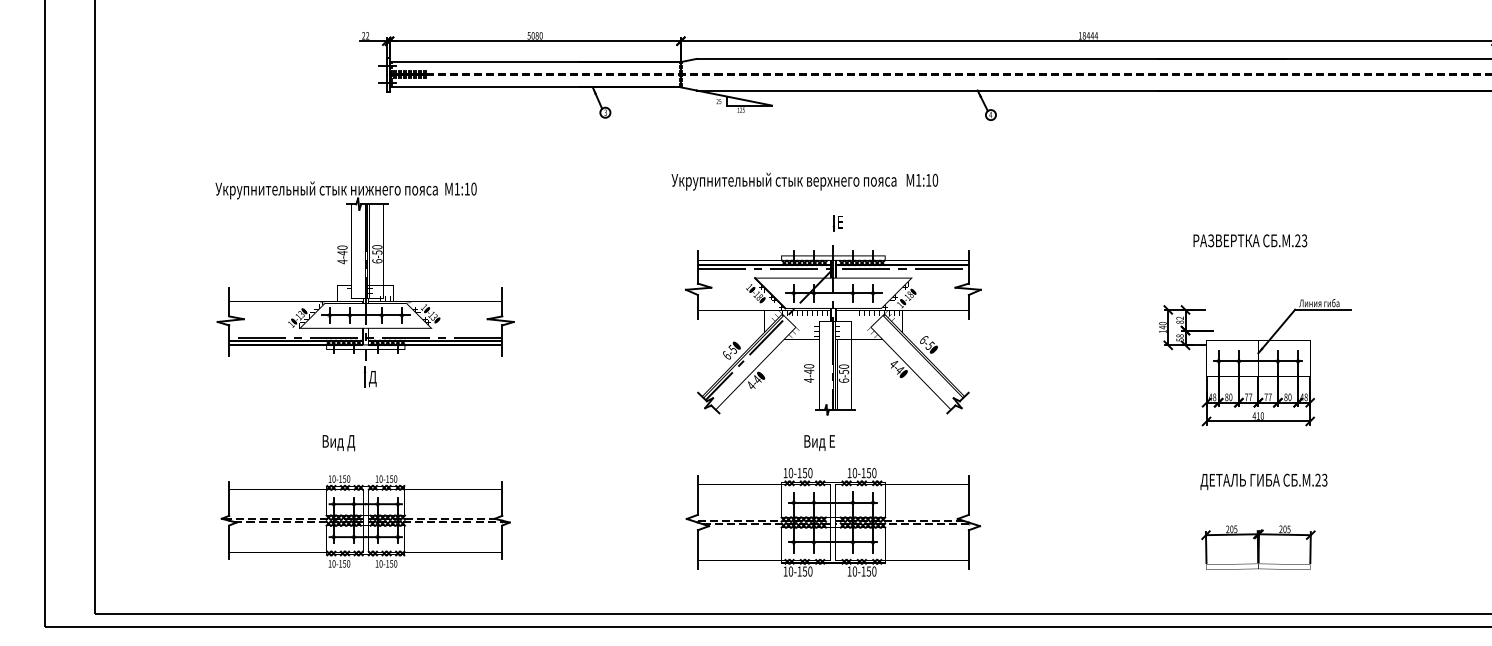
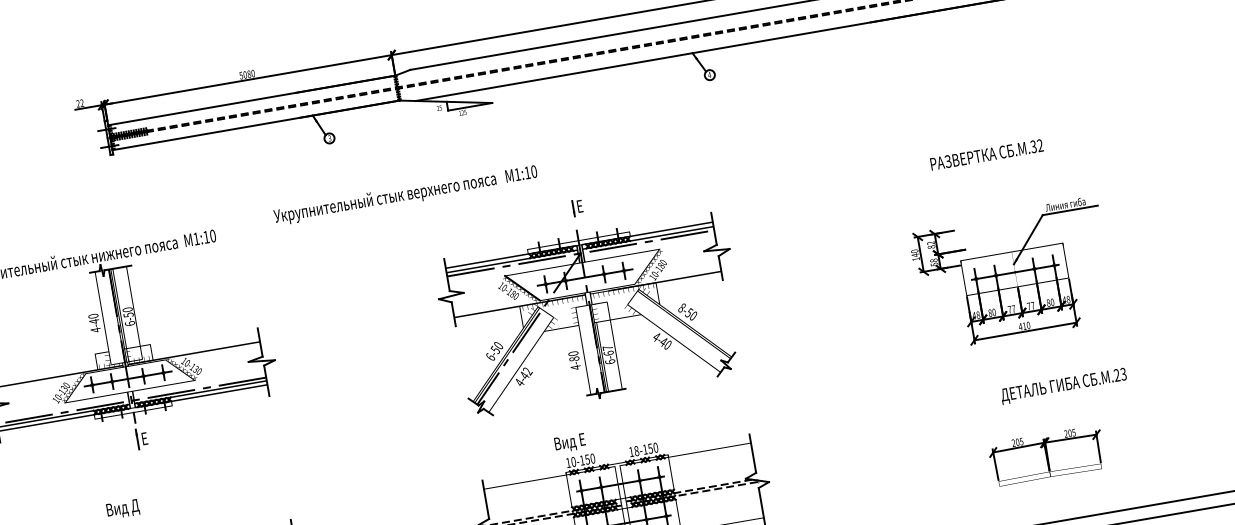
text: (804, 181) -> (405, 195), moved
text: (1301, 241) -> (1037, 146), .23 -> .32
text: (923, 338) -> (681, 306), 6-50 -> 8-50
text: (843, 369) -> (607, 350), 6-50 -> 6-67
text: (809, 371) -> (574, 358), 4-40 -> 4-80
text: (760, 376) -> (527, 371), 4-40 -> 4-42
text: (372, 378) -> (145, 439), Д -> Е
text: (819, 442) -> (569, 442), moved
text: (854, 473) -> (636, 451), 10-150 -> 18-150
text: (1263, 481) -> (1063, 385), moved

